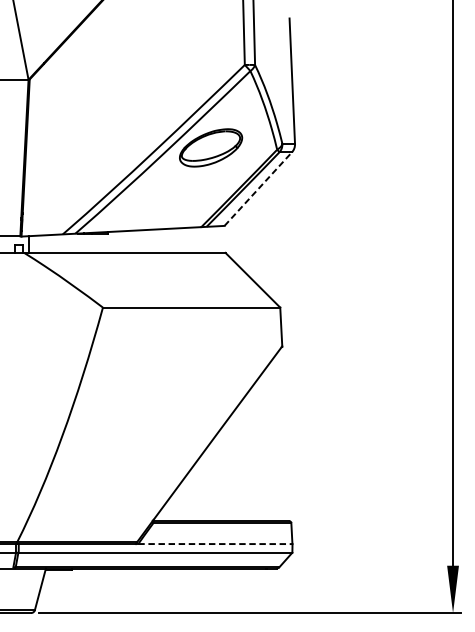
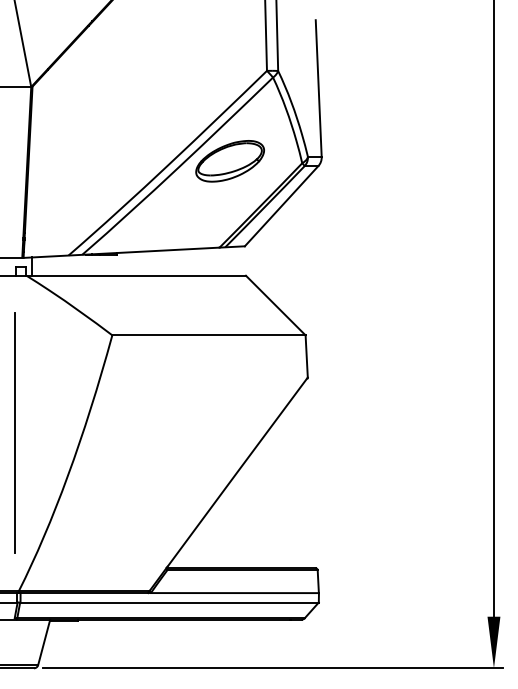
line: (258, 188) -> (281, 205), dashed -> solid
line: (14, 396) -> (15, 432), added
line: (215, 544) -> (235, 593), dashed -> solid

